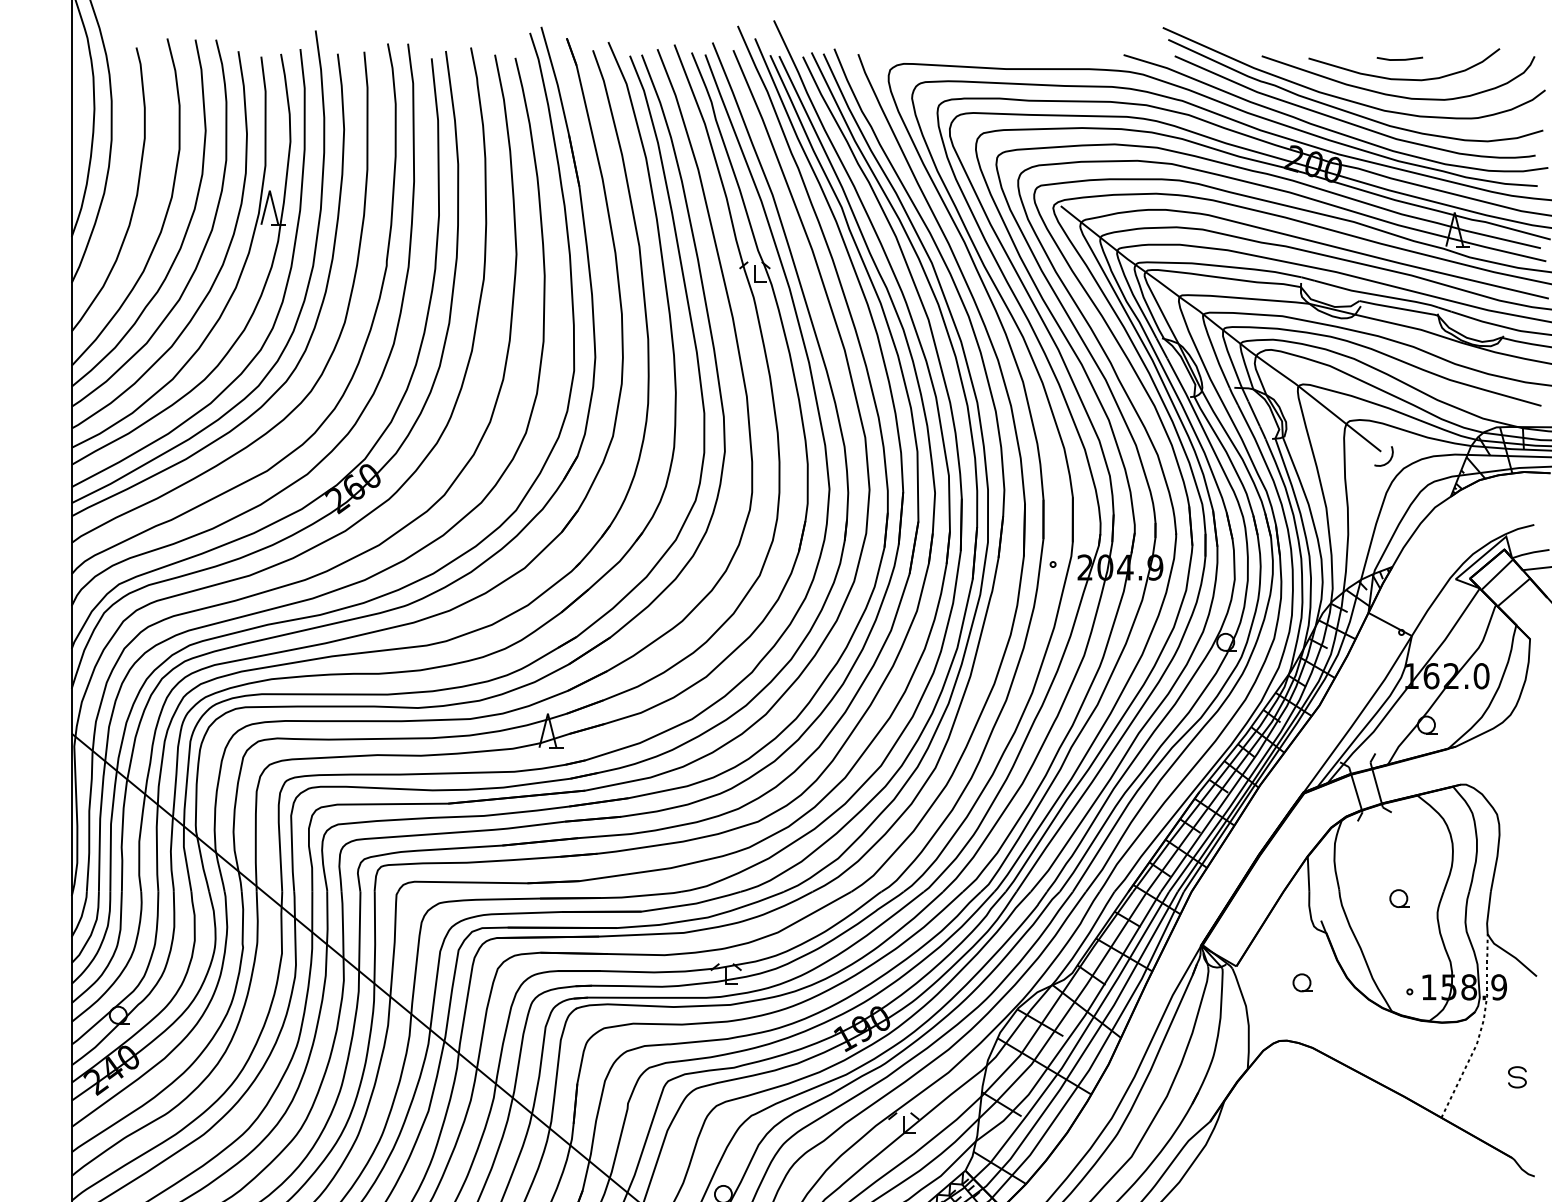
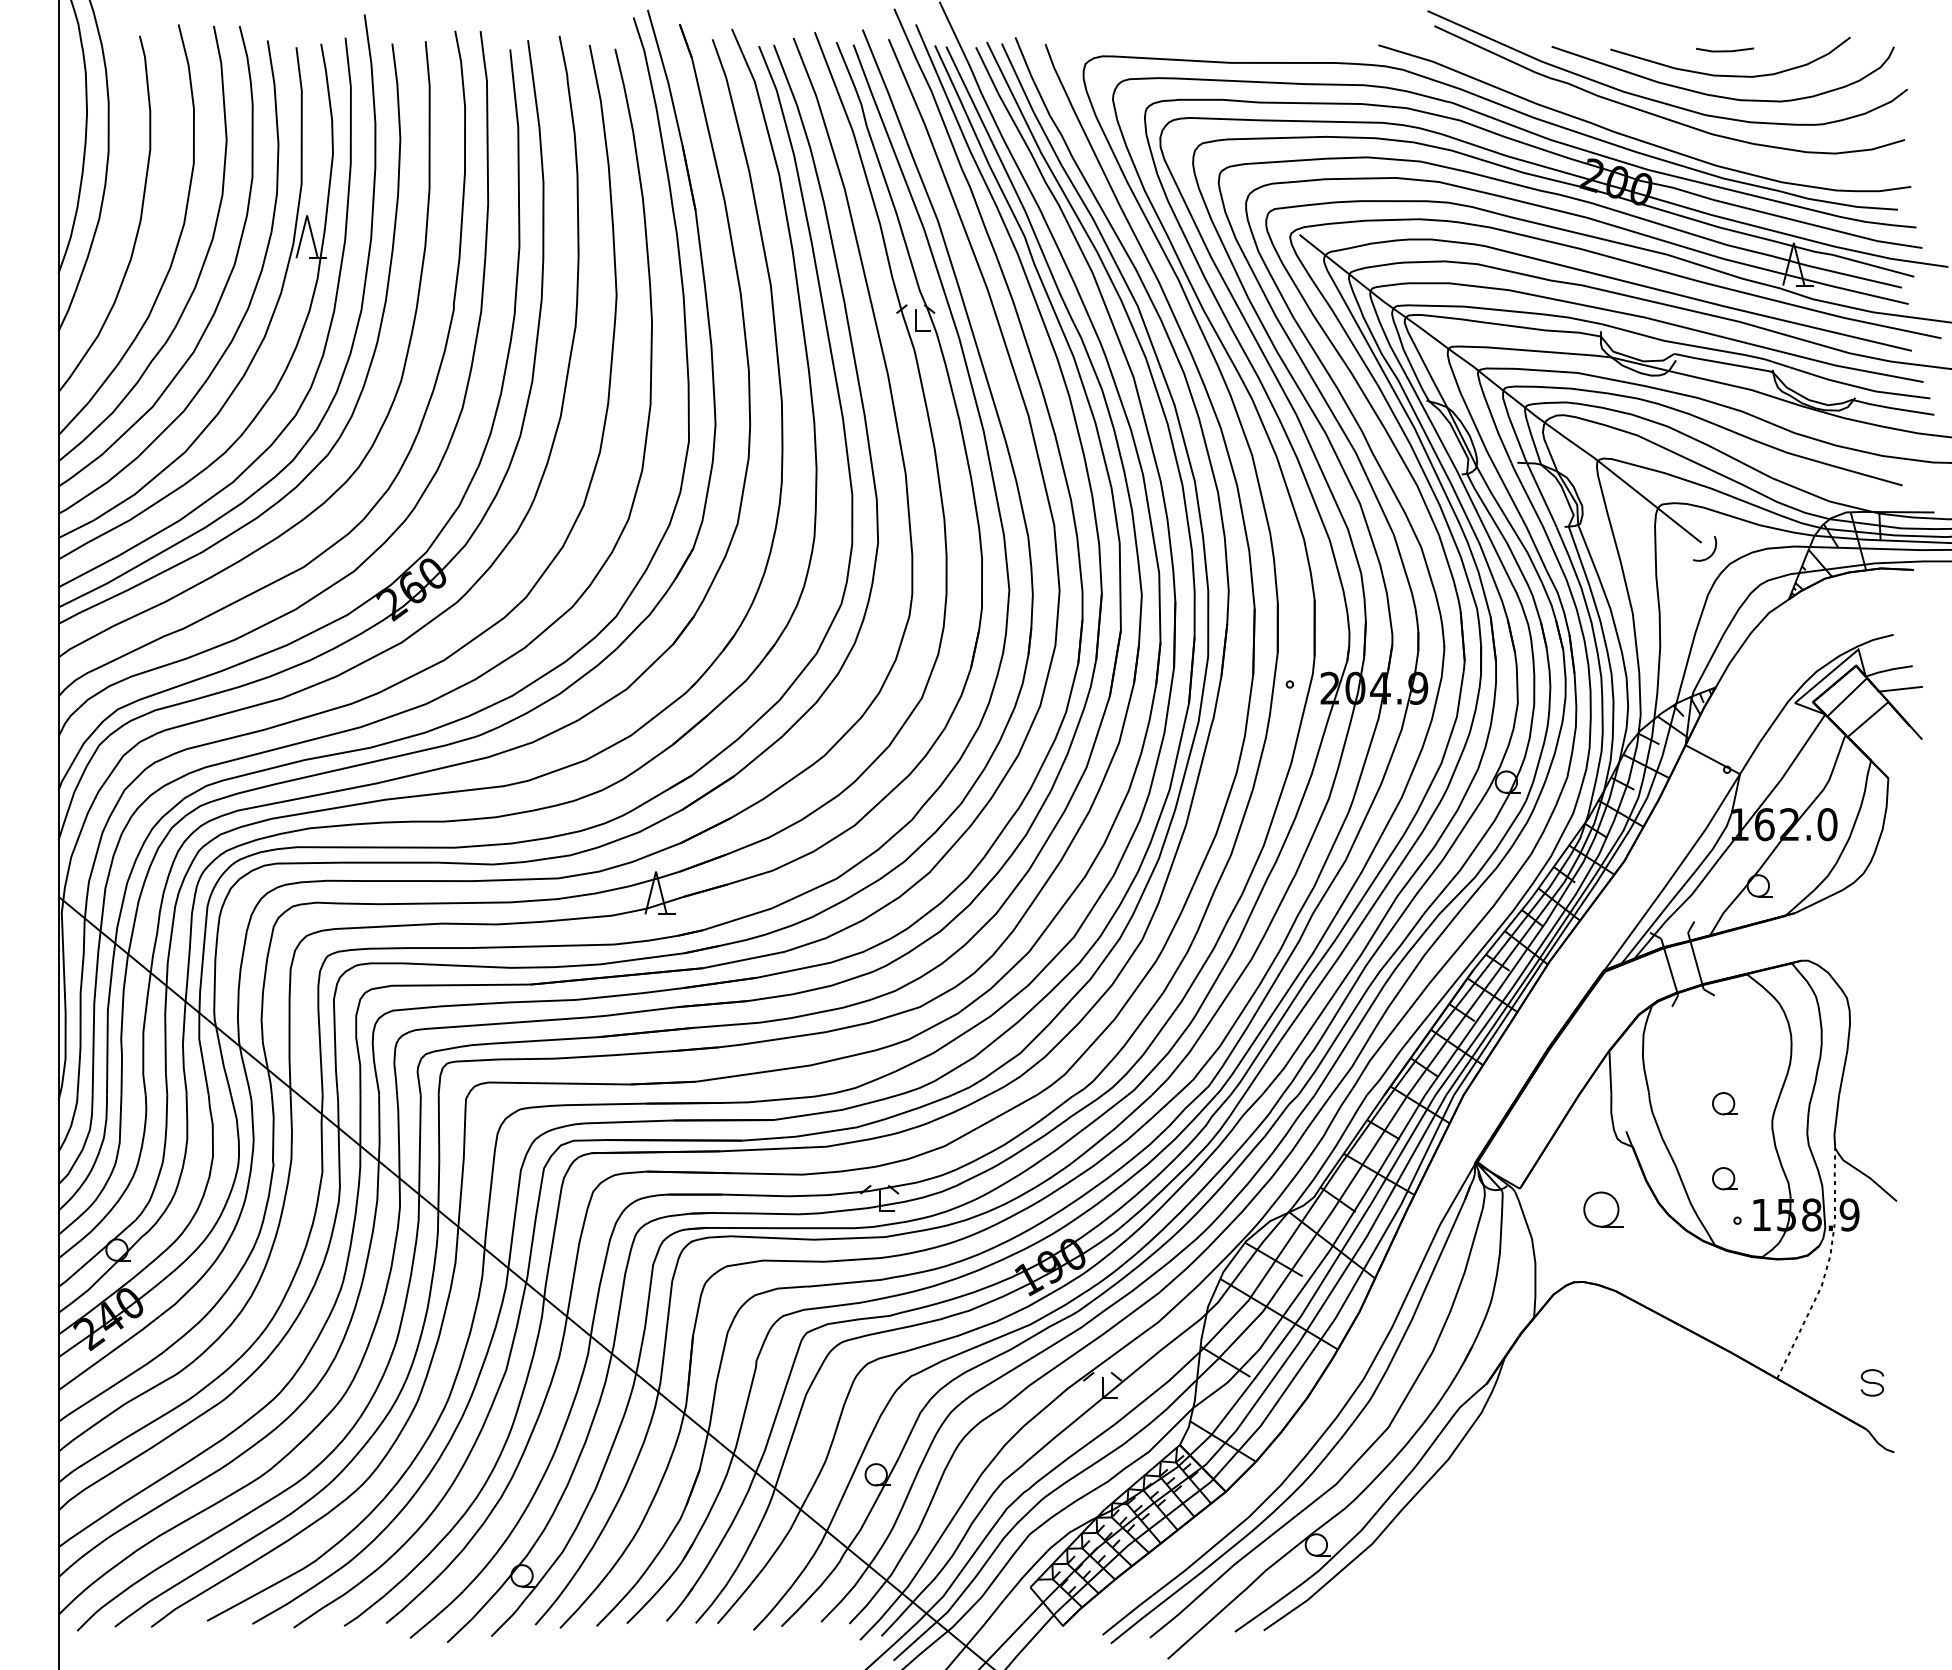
curve: (1349, 122) -> (1661, 129), removed
part: (1399, 958) -> (1724, 1178), added
part: (1303, 982) -> (1603, 1208), size x1.6
part: (1516, 1076) -> (1871, 1382), moved

